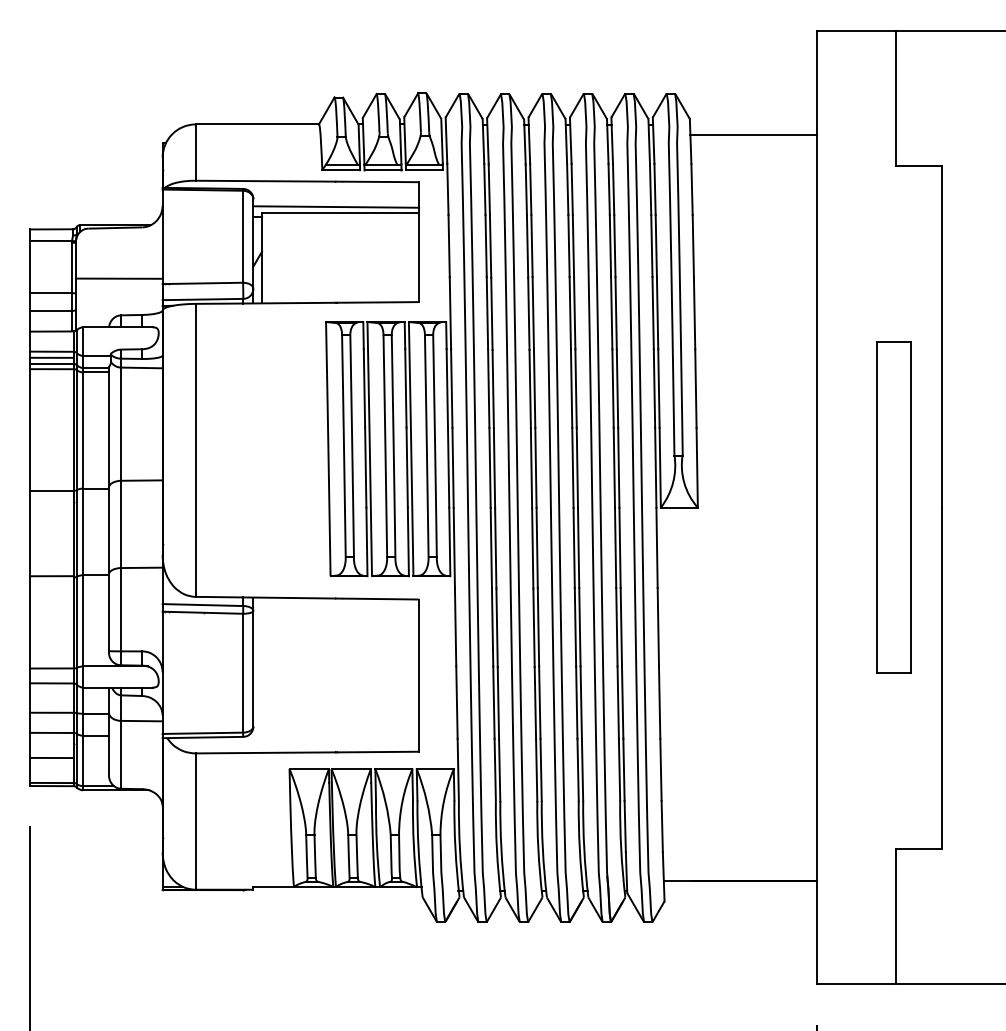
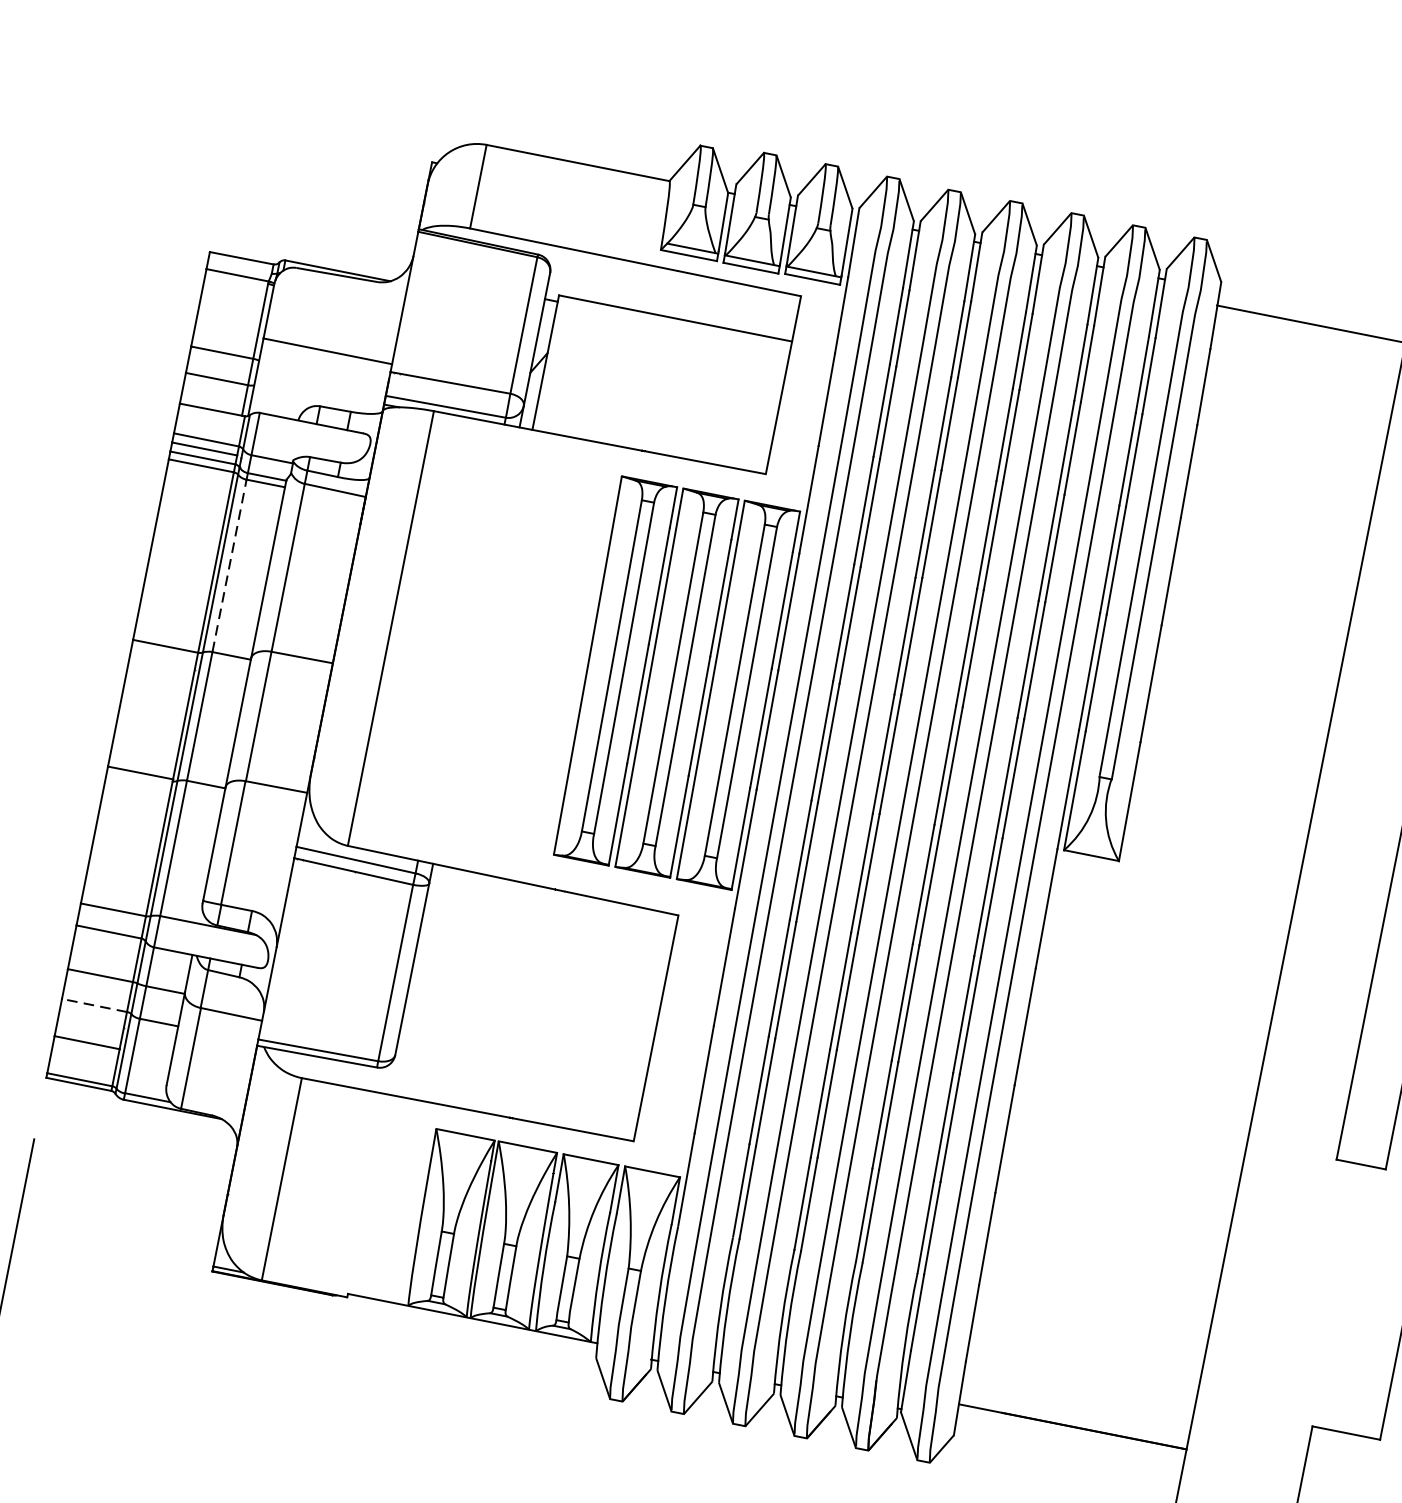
line: (336, 206) -> (671, 308), removed
line: (83, 430) -> (230, 566), solid -> dashed
line: (52, 732) -> (95, 1005), solid -> dashed

